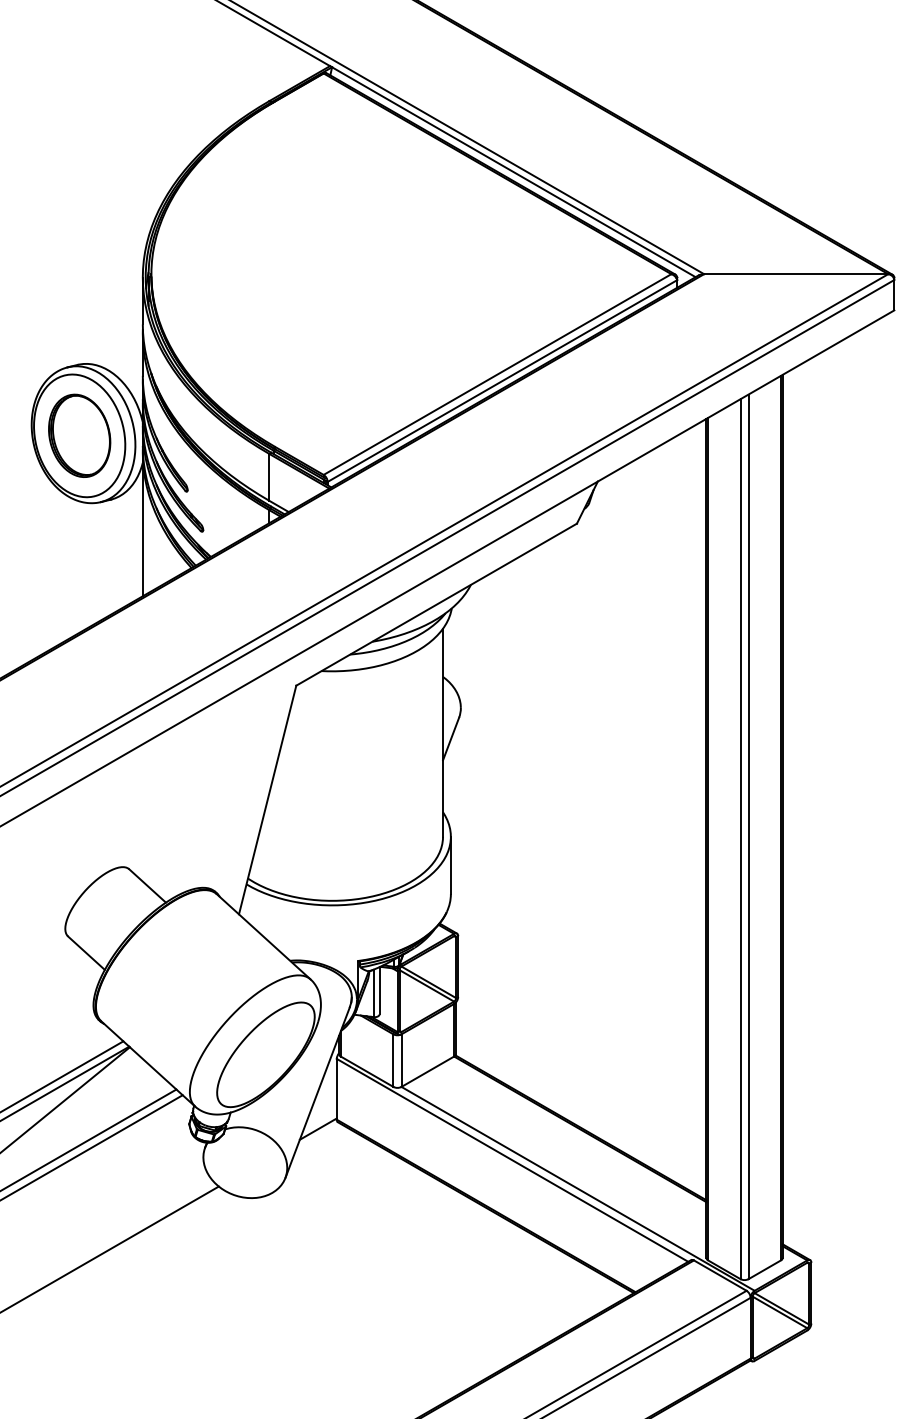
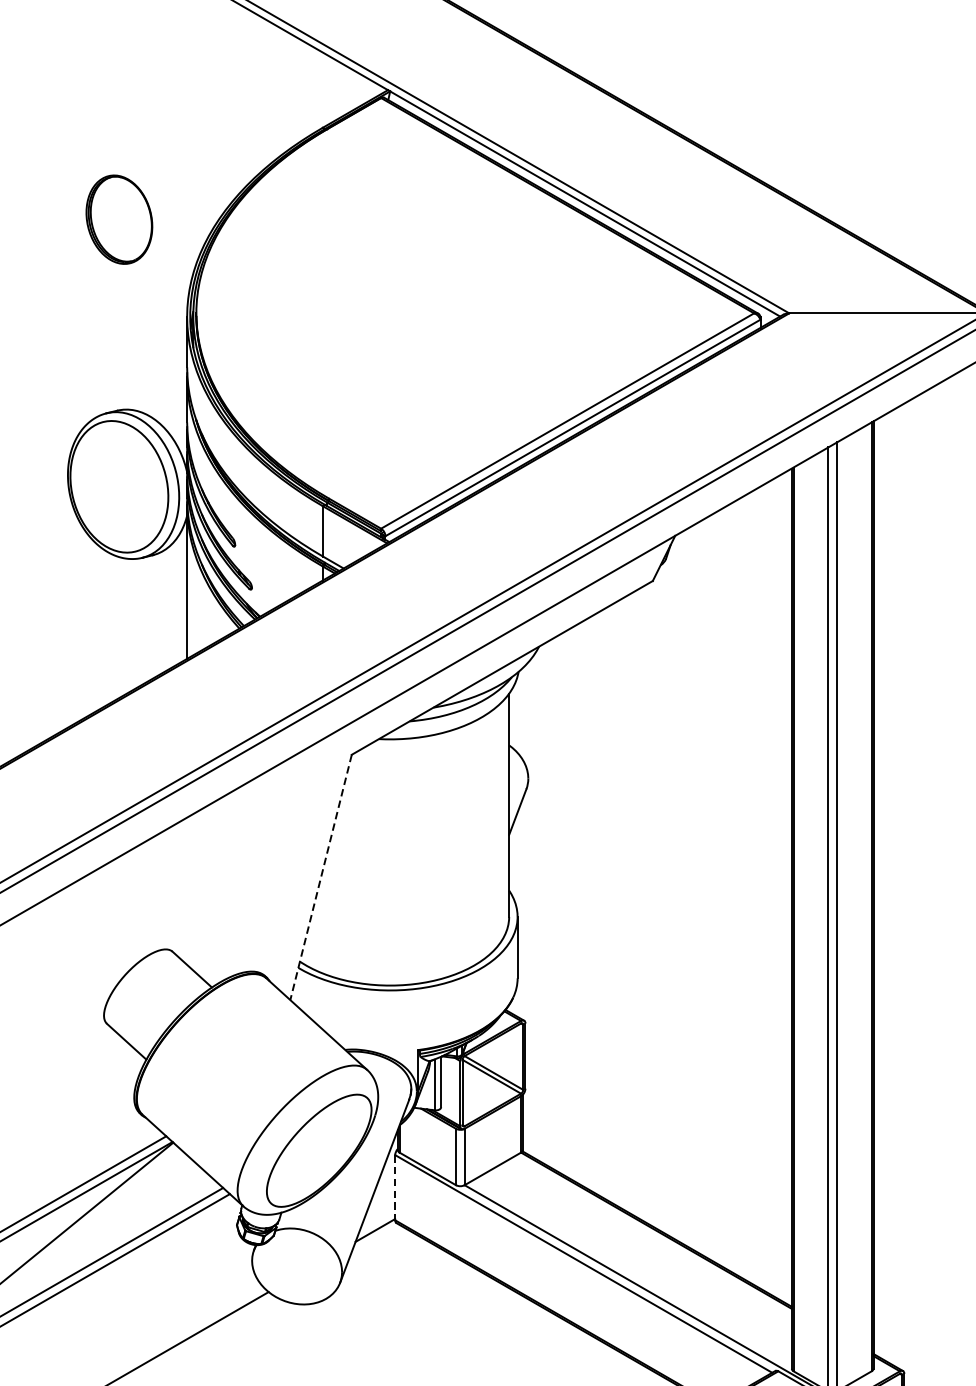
part: (79, 435) -> (119, 219), moved
line: (267, 800) -> (320, 877), solid -> dashed
line: (336, 1089) -> (394, 1187), solid -> dashed

